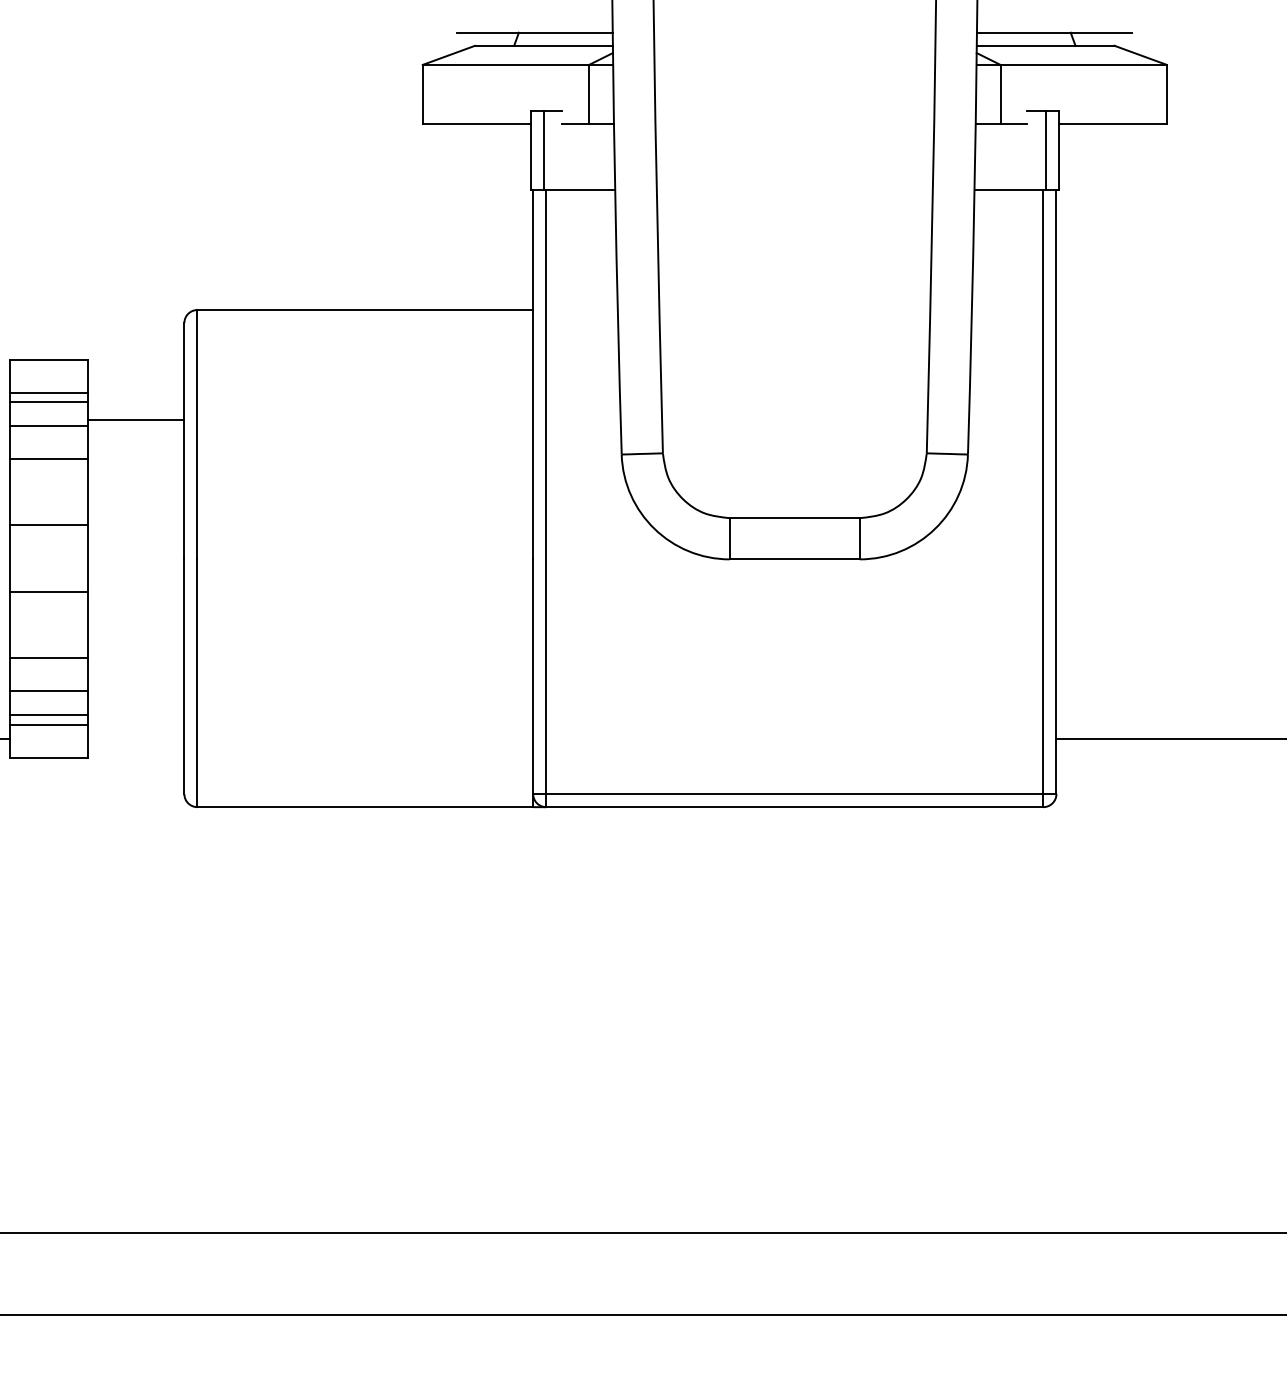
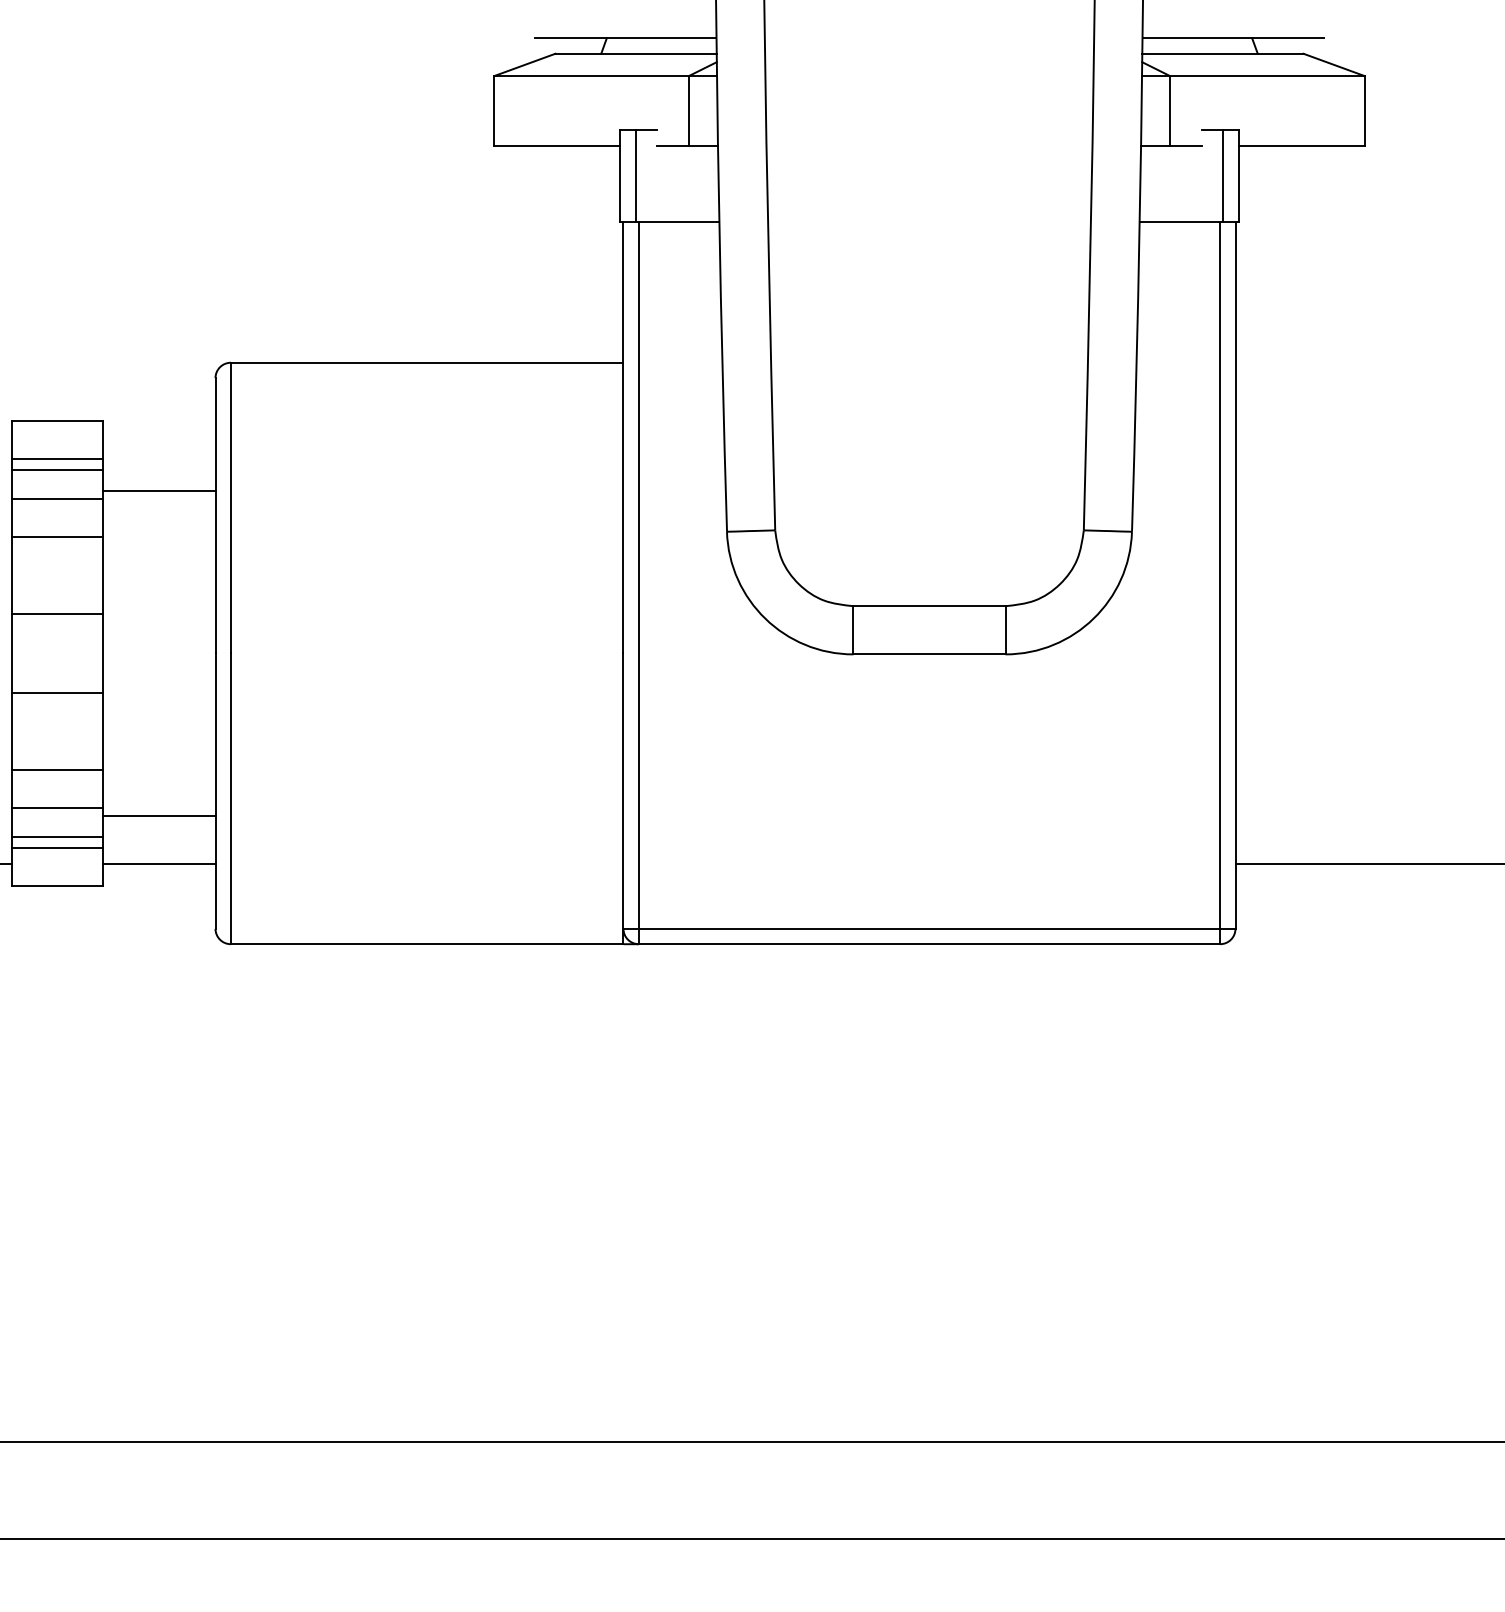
line: (136, 697) -> (159, 815), added
line: (136, 739) -> (159, 864), added

